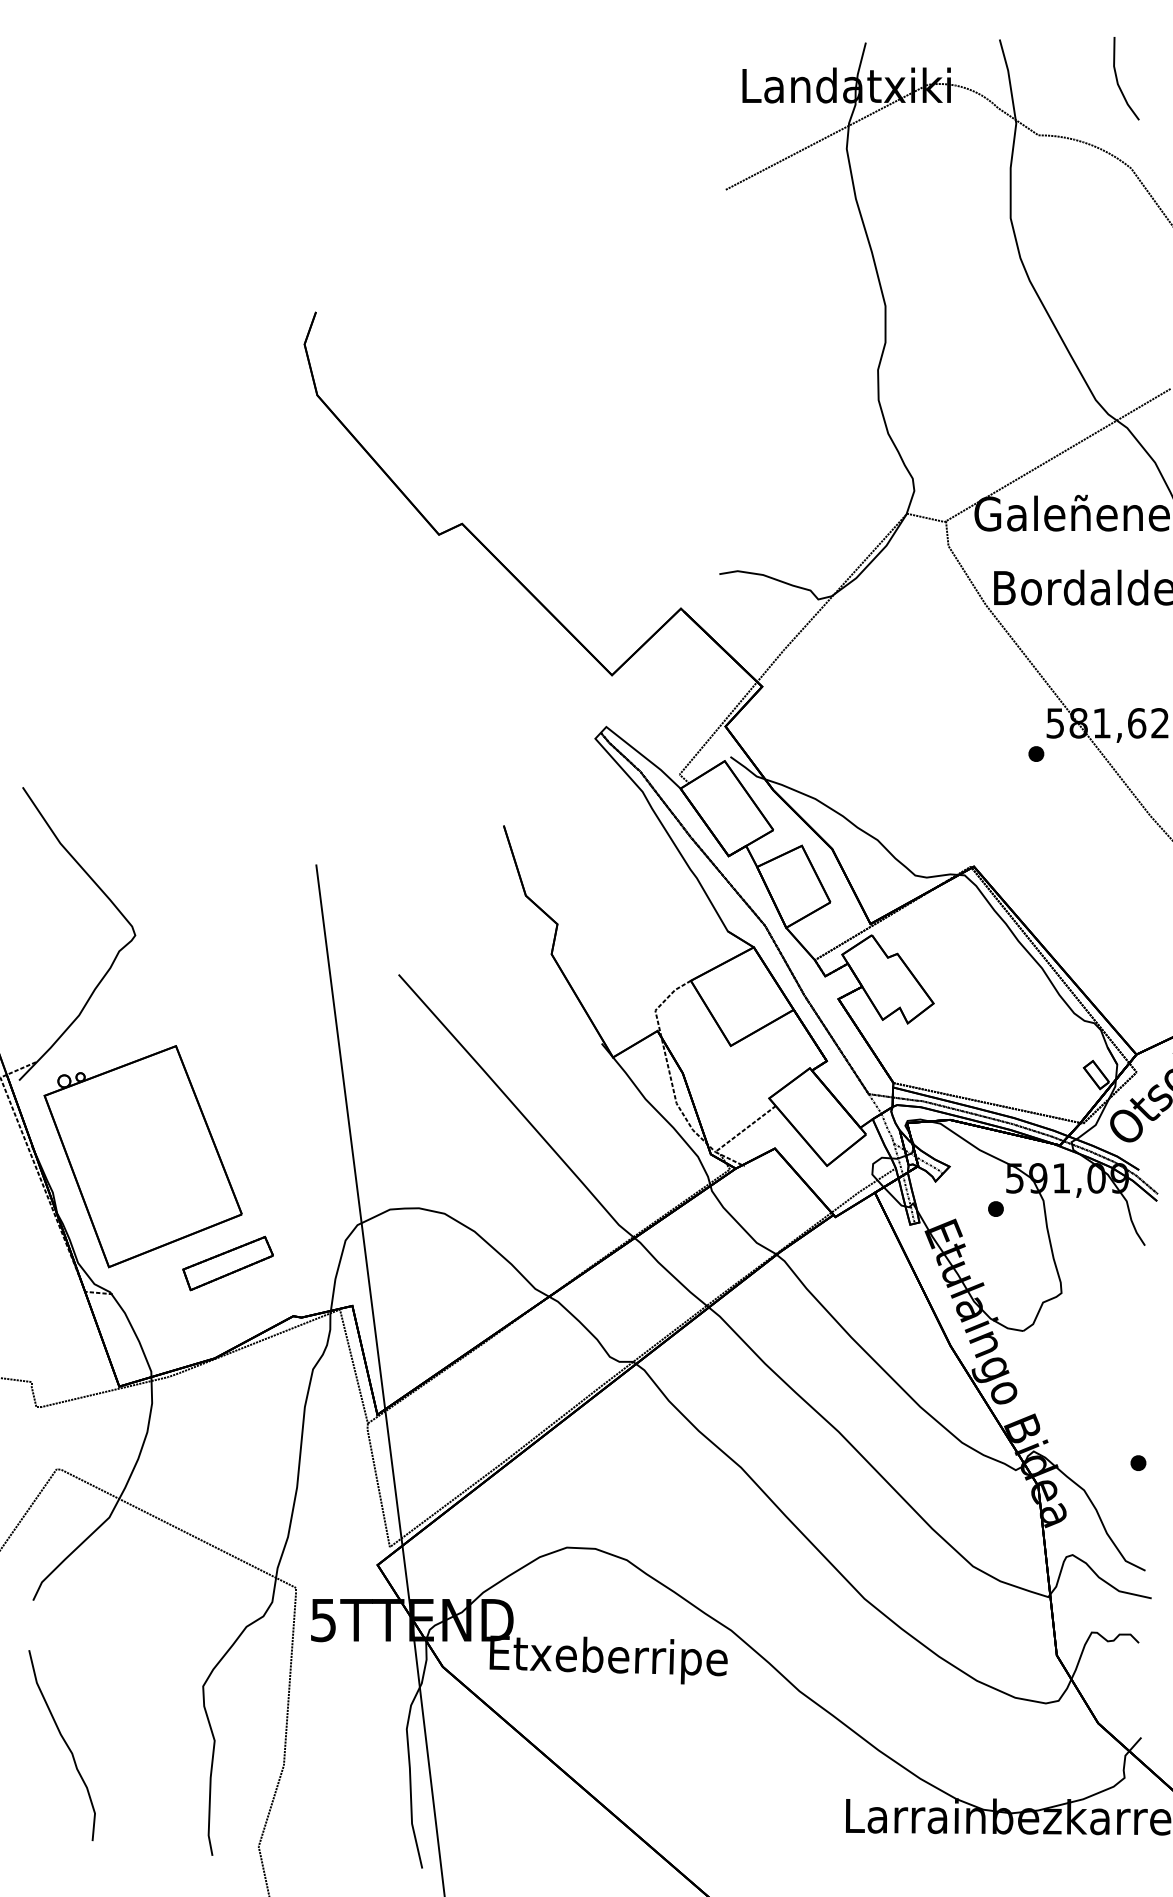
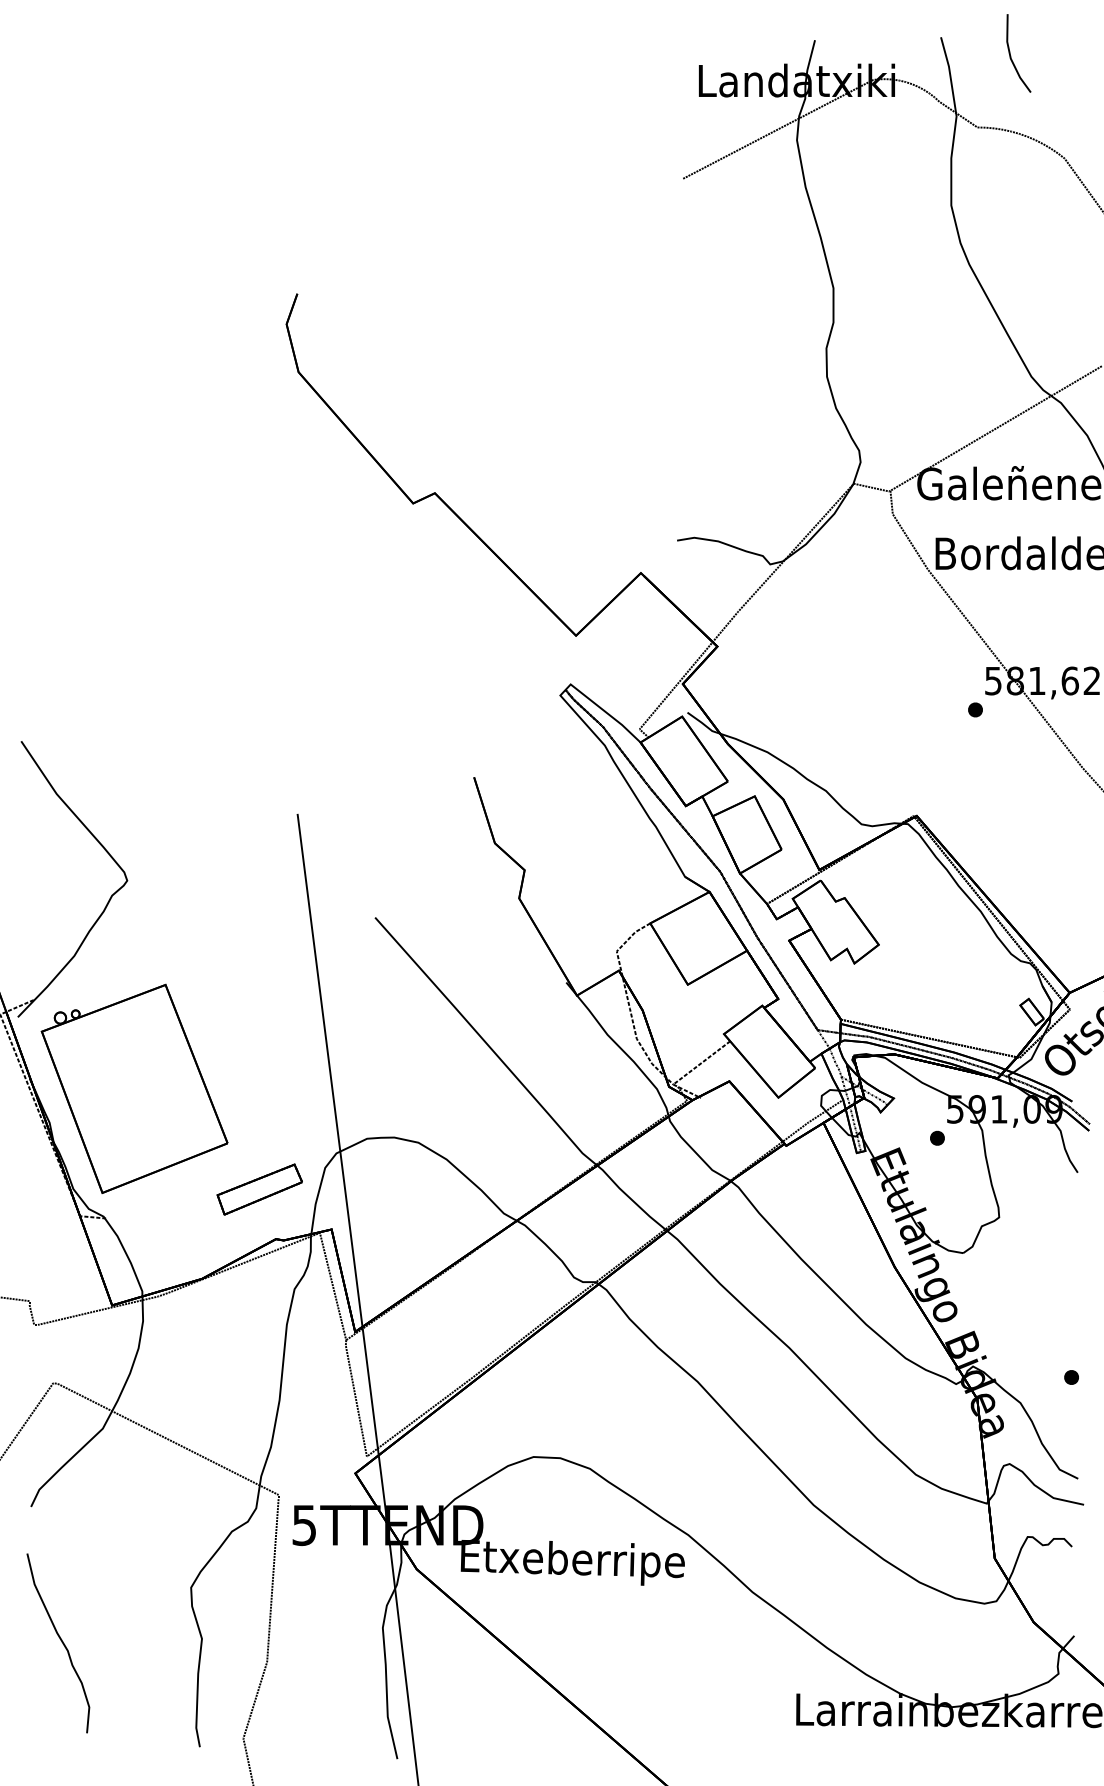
line: (1118, 81) -> (1011, 56), moved
part: (227, 1263) -> (259, 1189), moved

